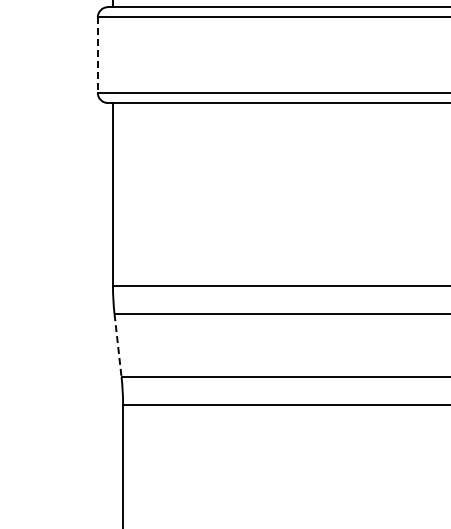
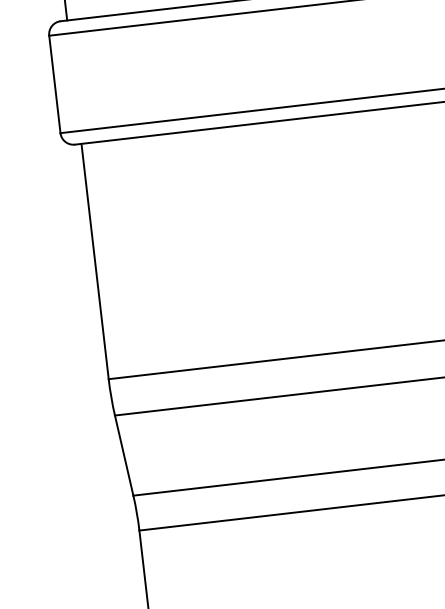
line: (97, 55) -> (54, 85), dashed -> solid
line: (118, 345) -> (124, 455), dashed -> solid

